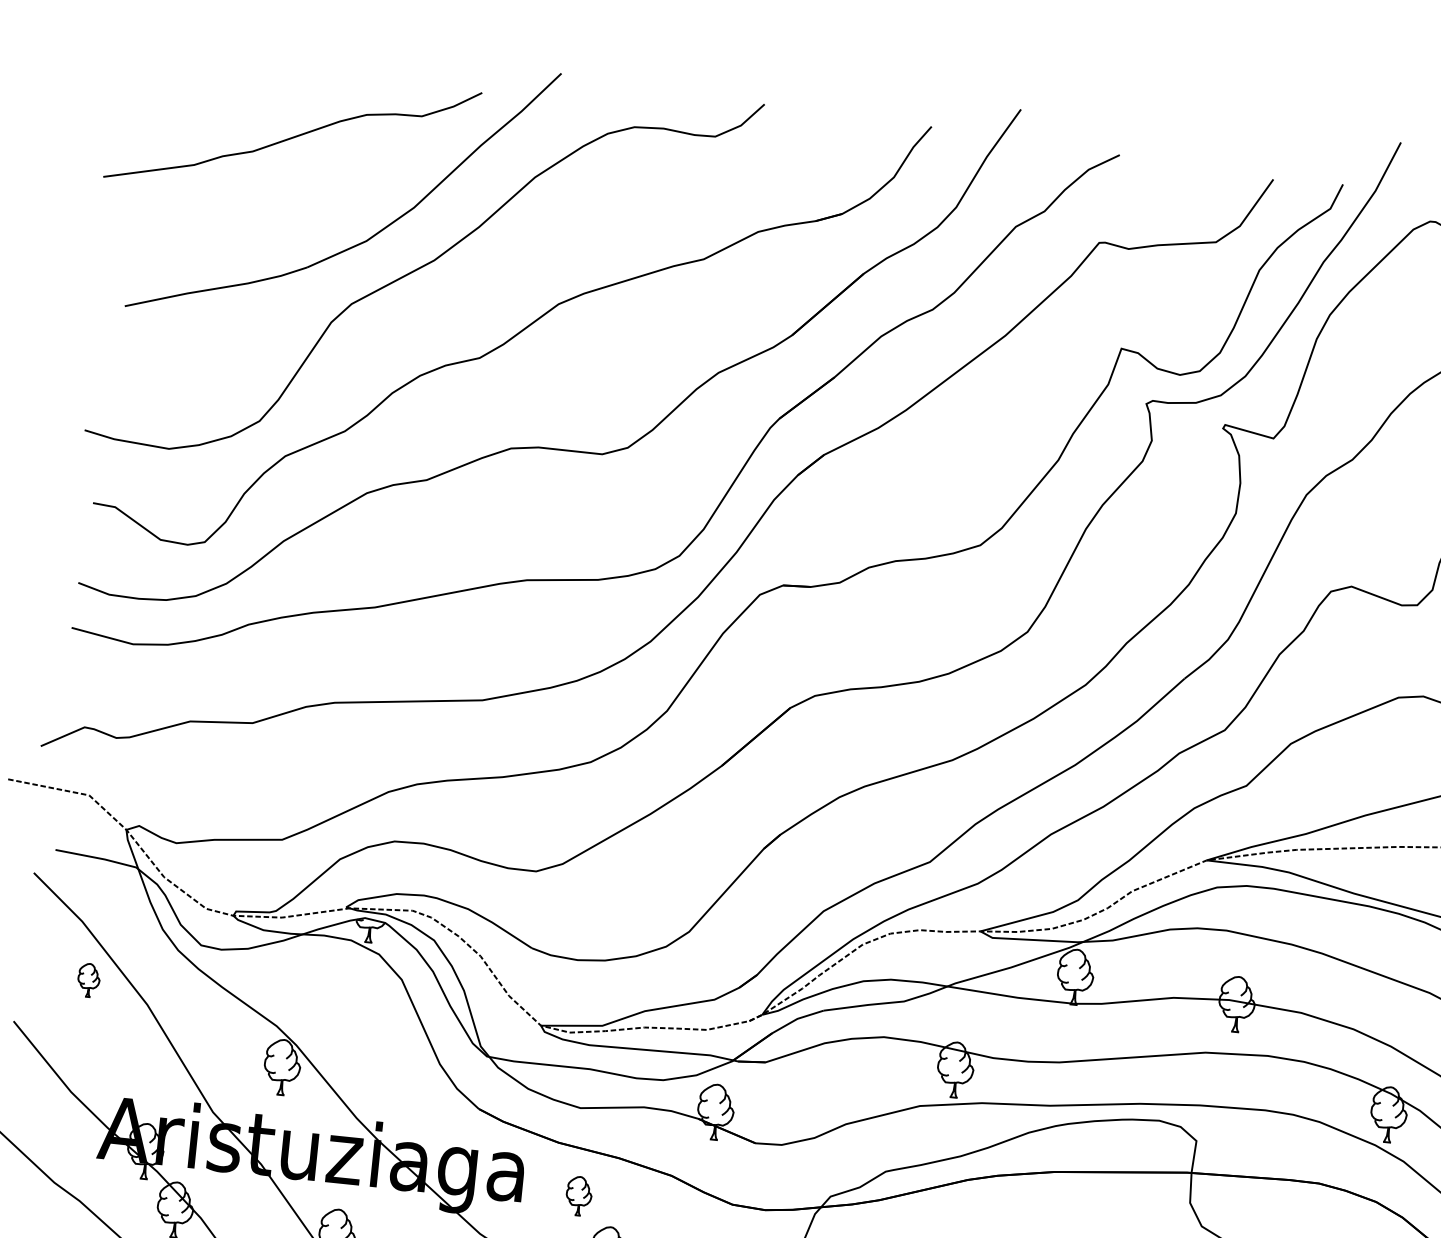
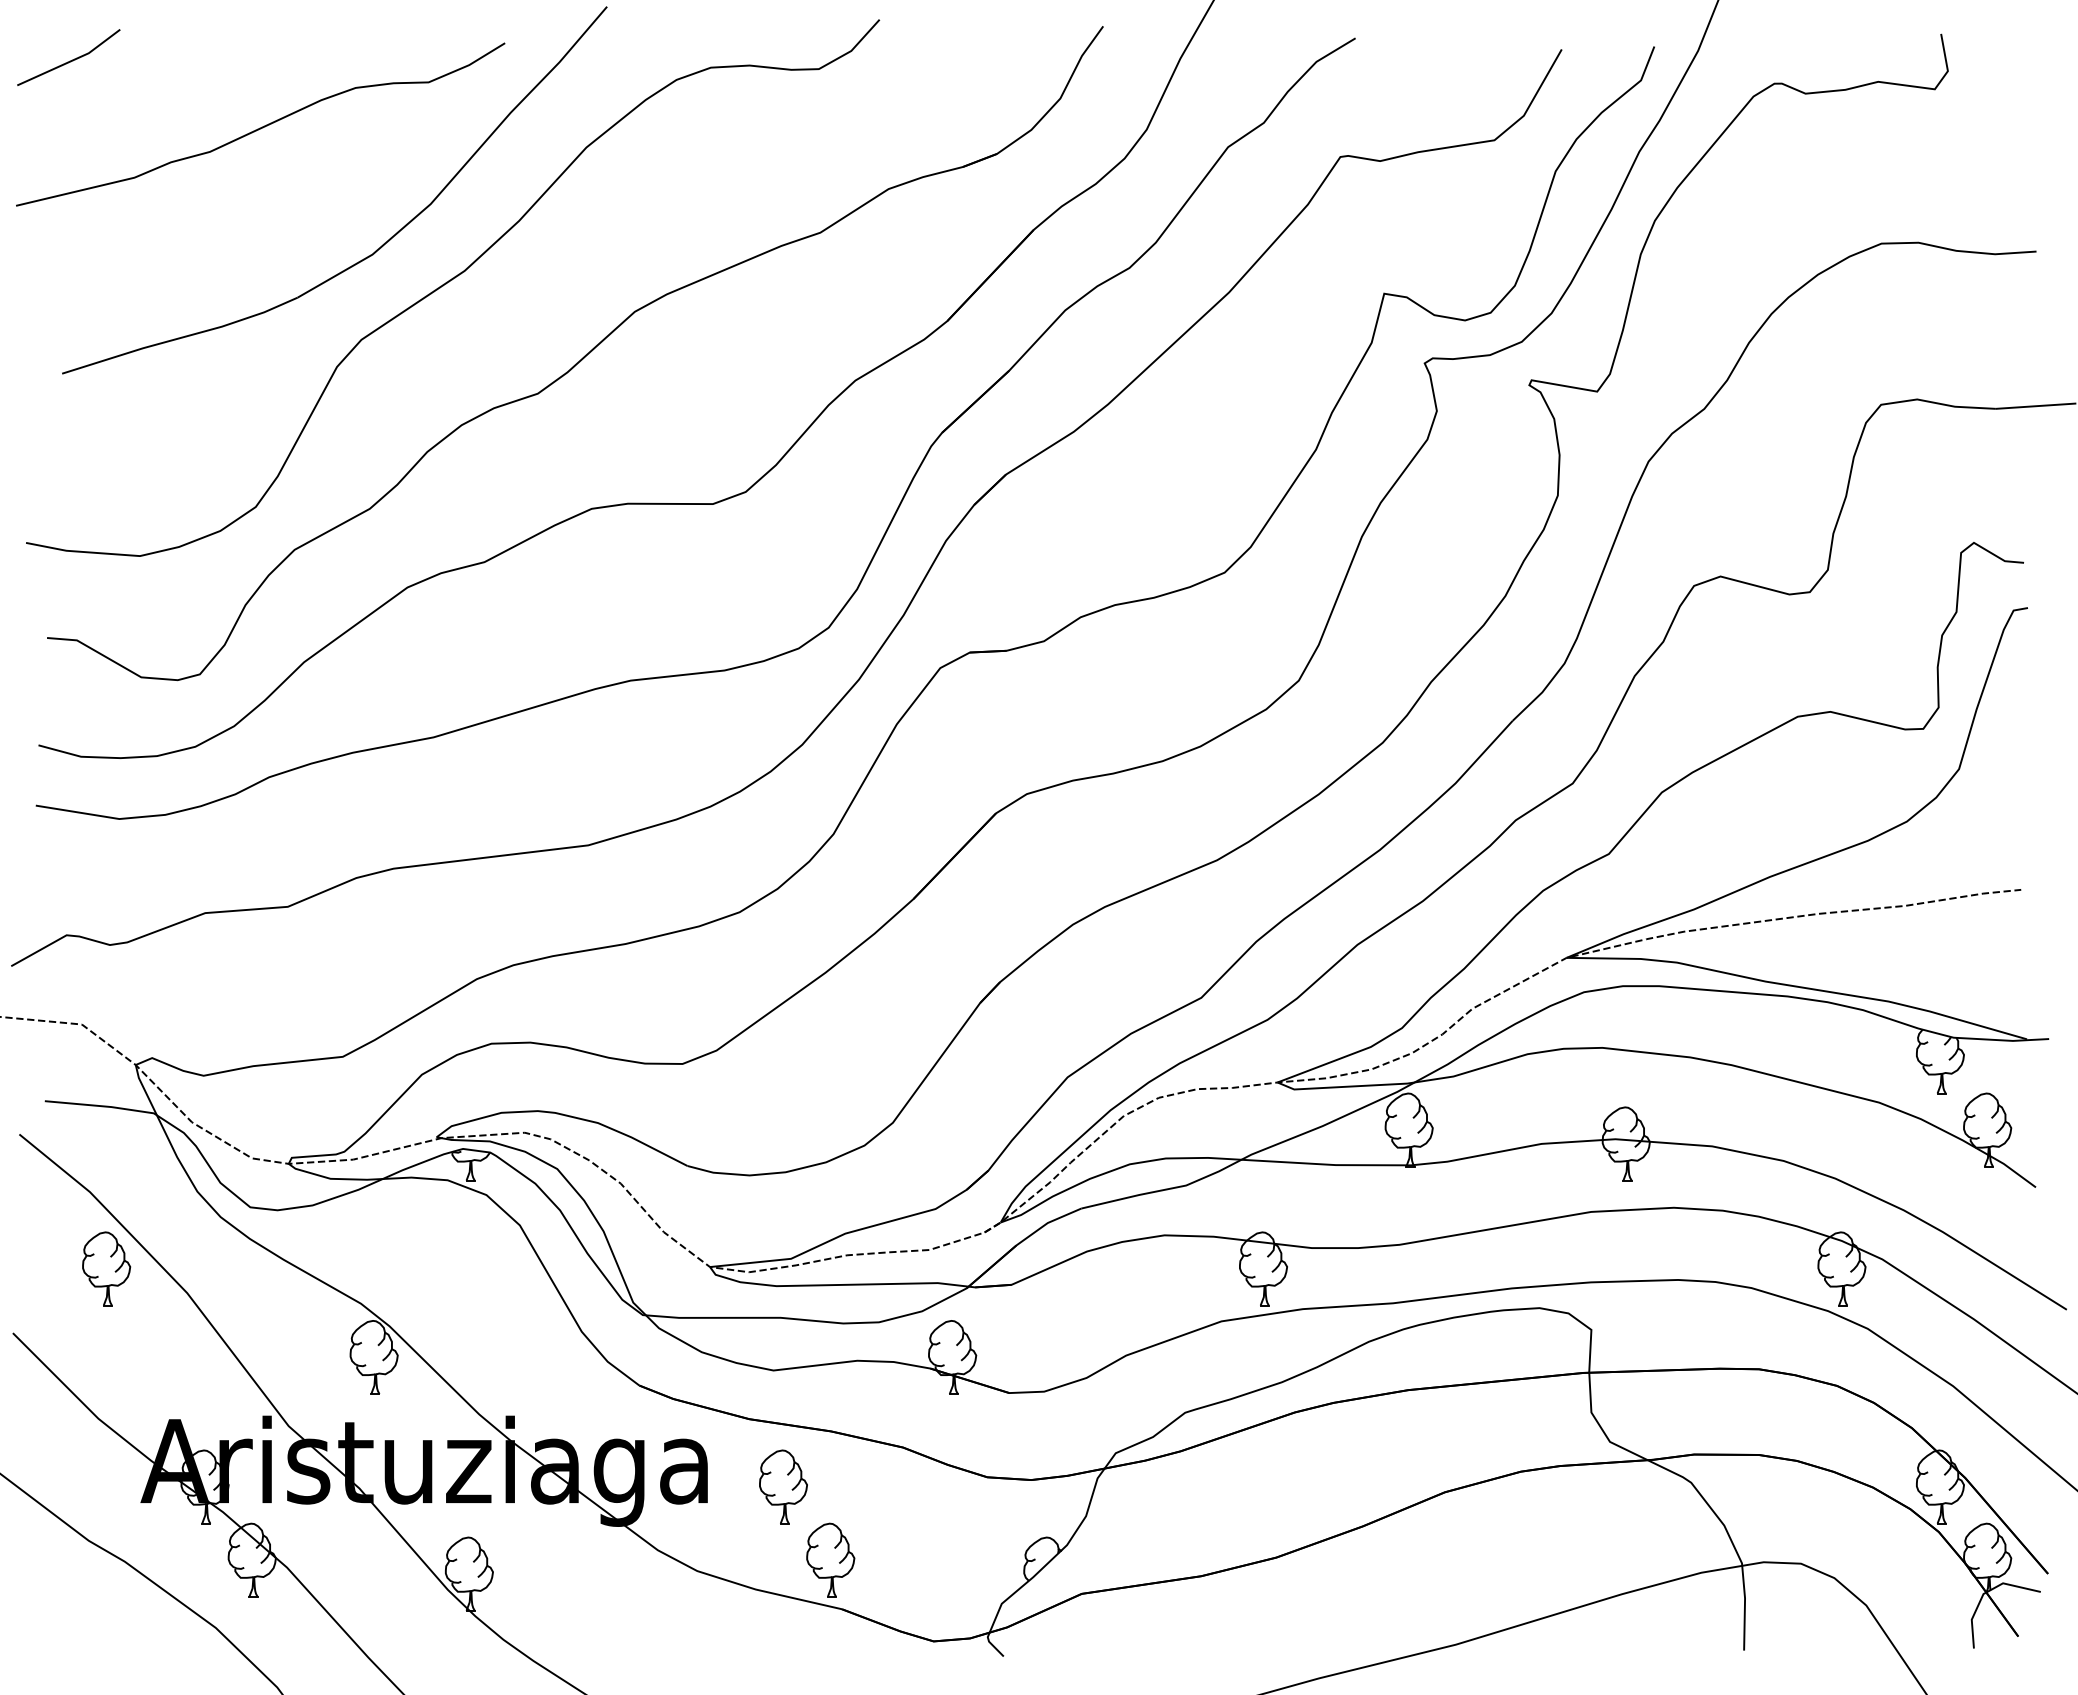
line: (154, 72) -> (69, 60), added
part: (88, 980) -> (106, 1268), size x1.67
part: (579, 1195) -> (783, 1486), size x1.43

